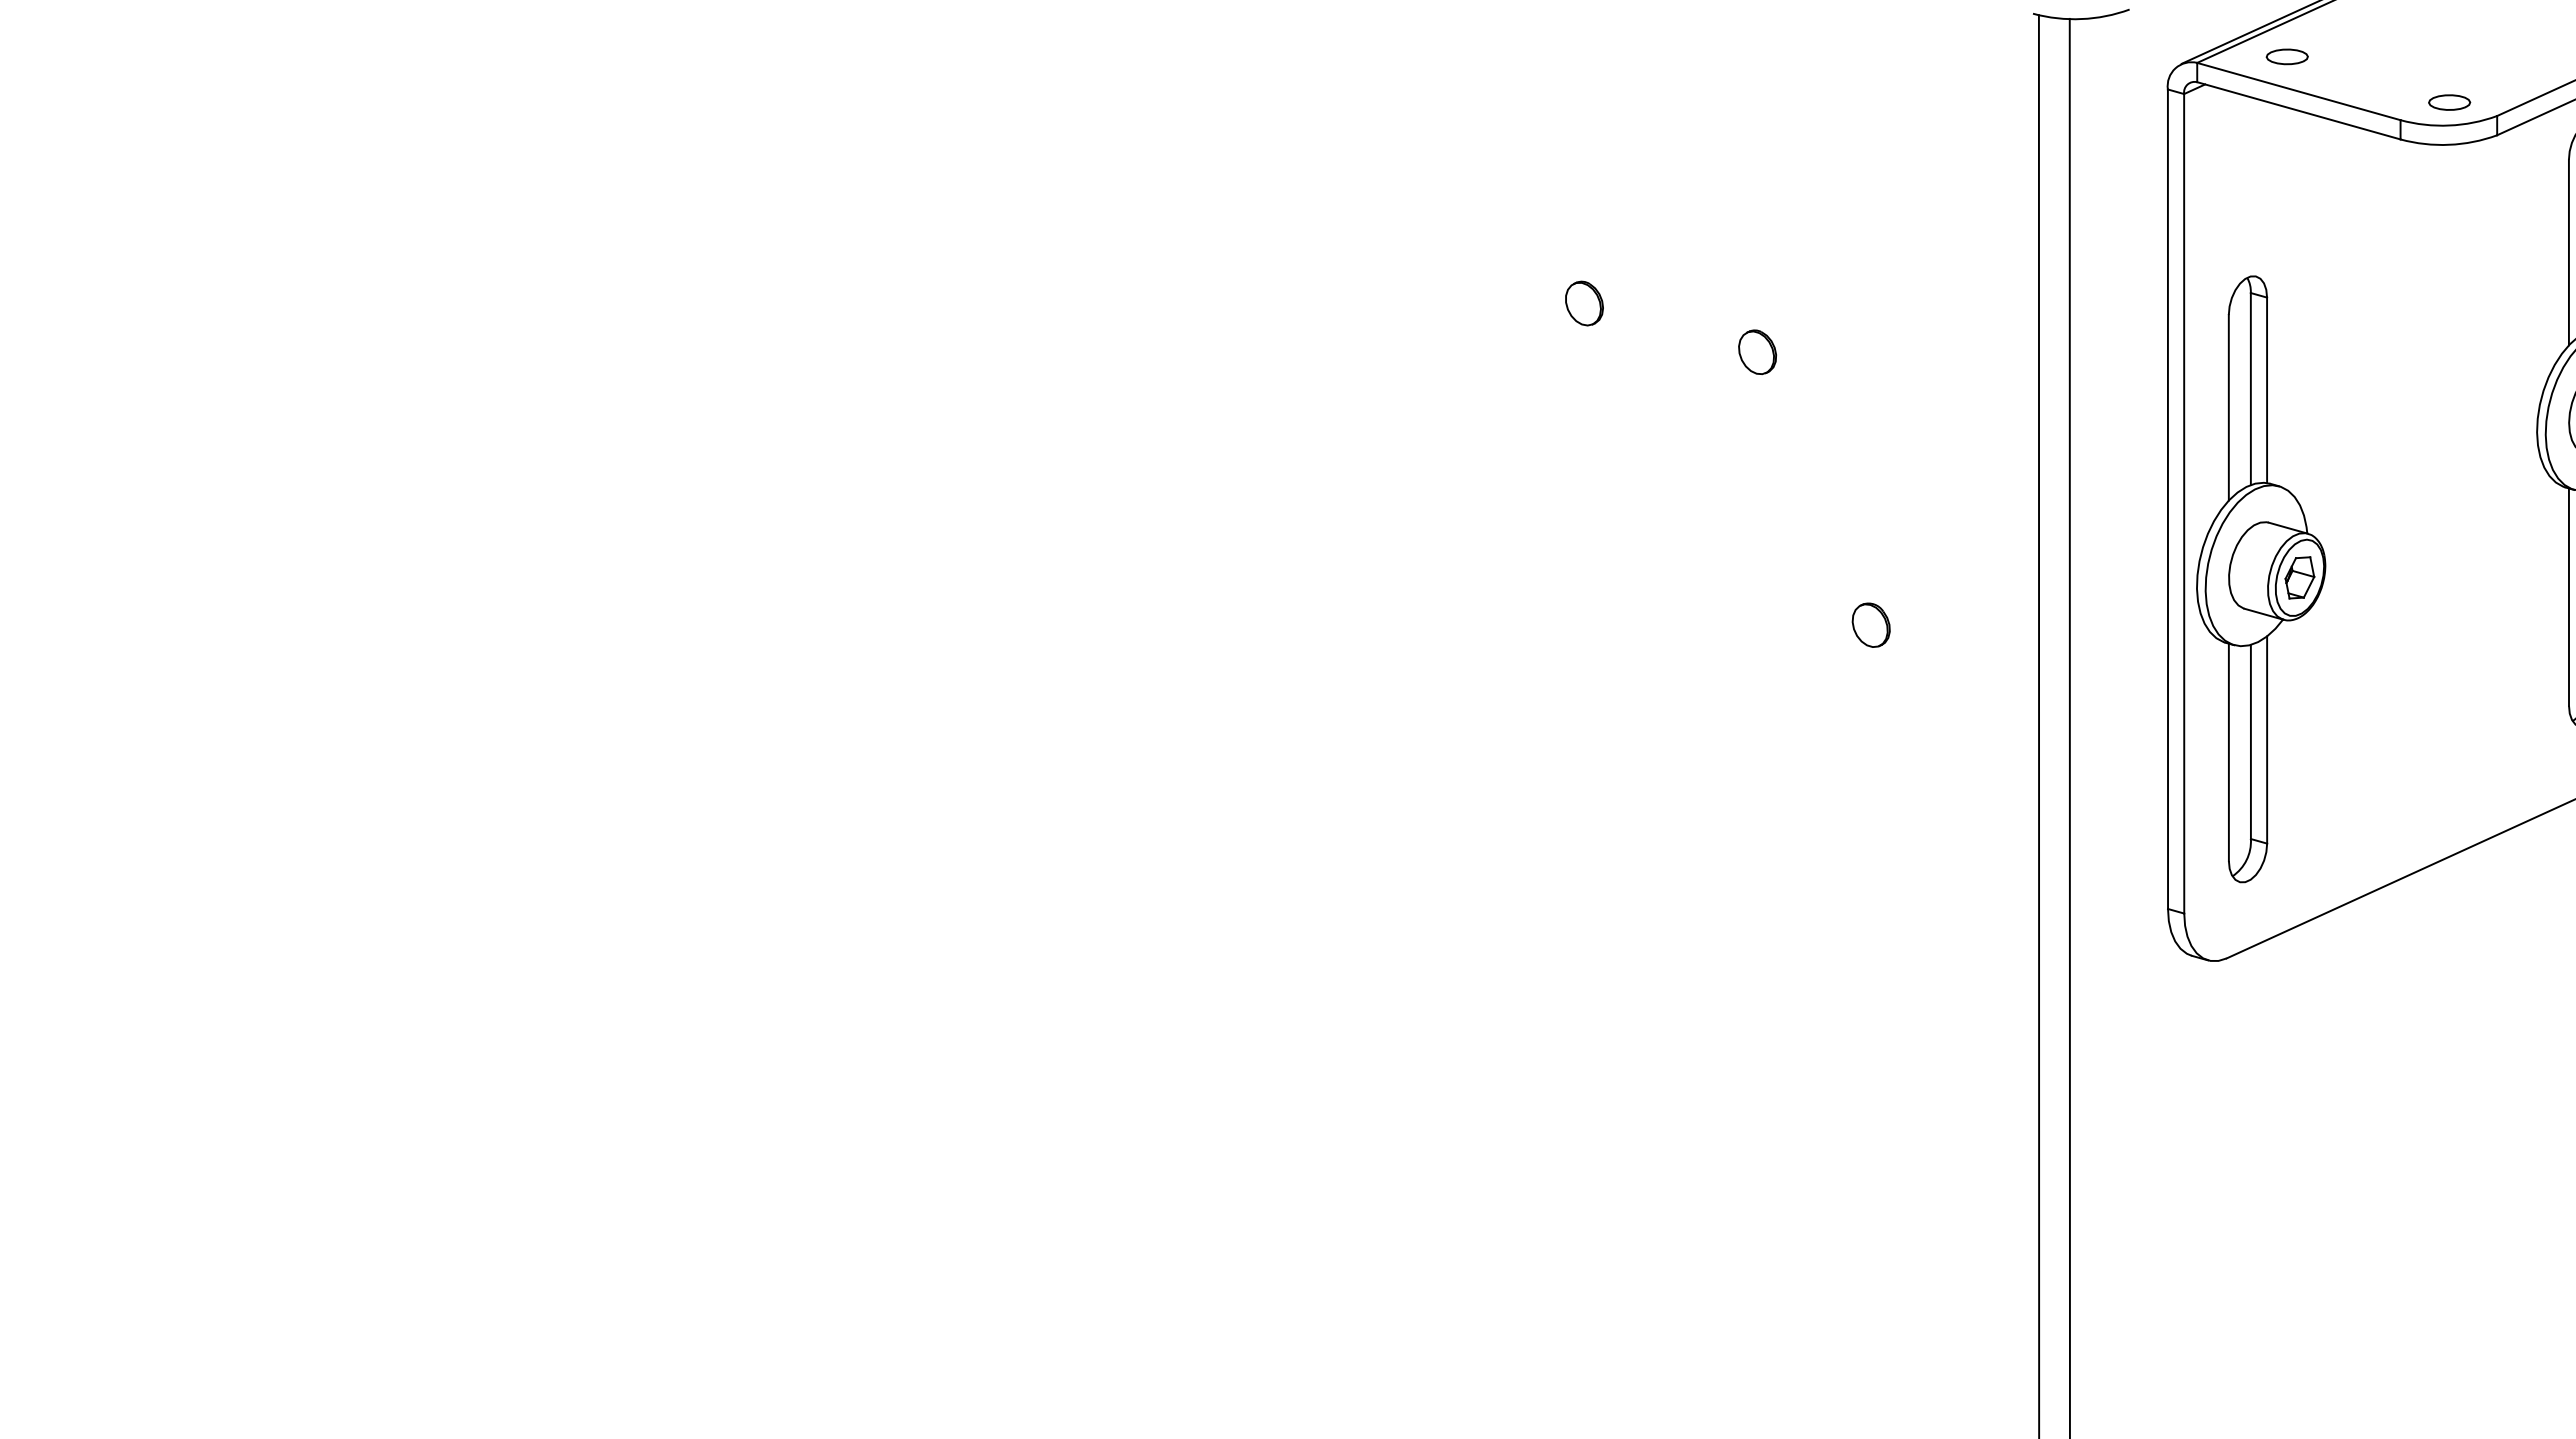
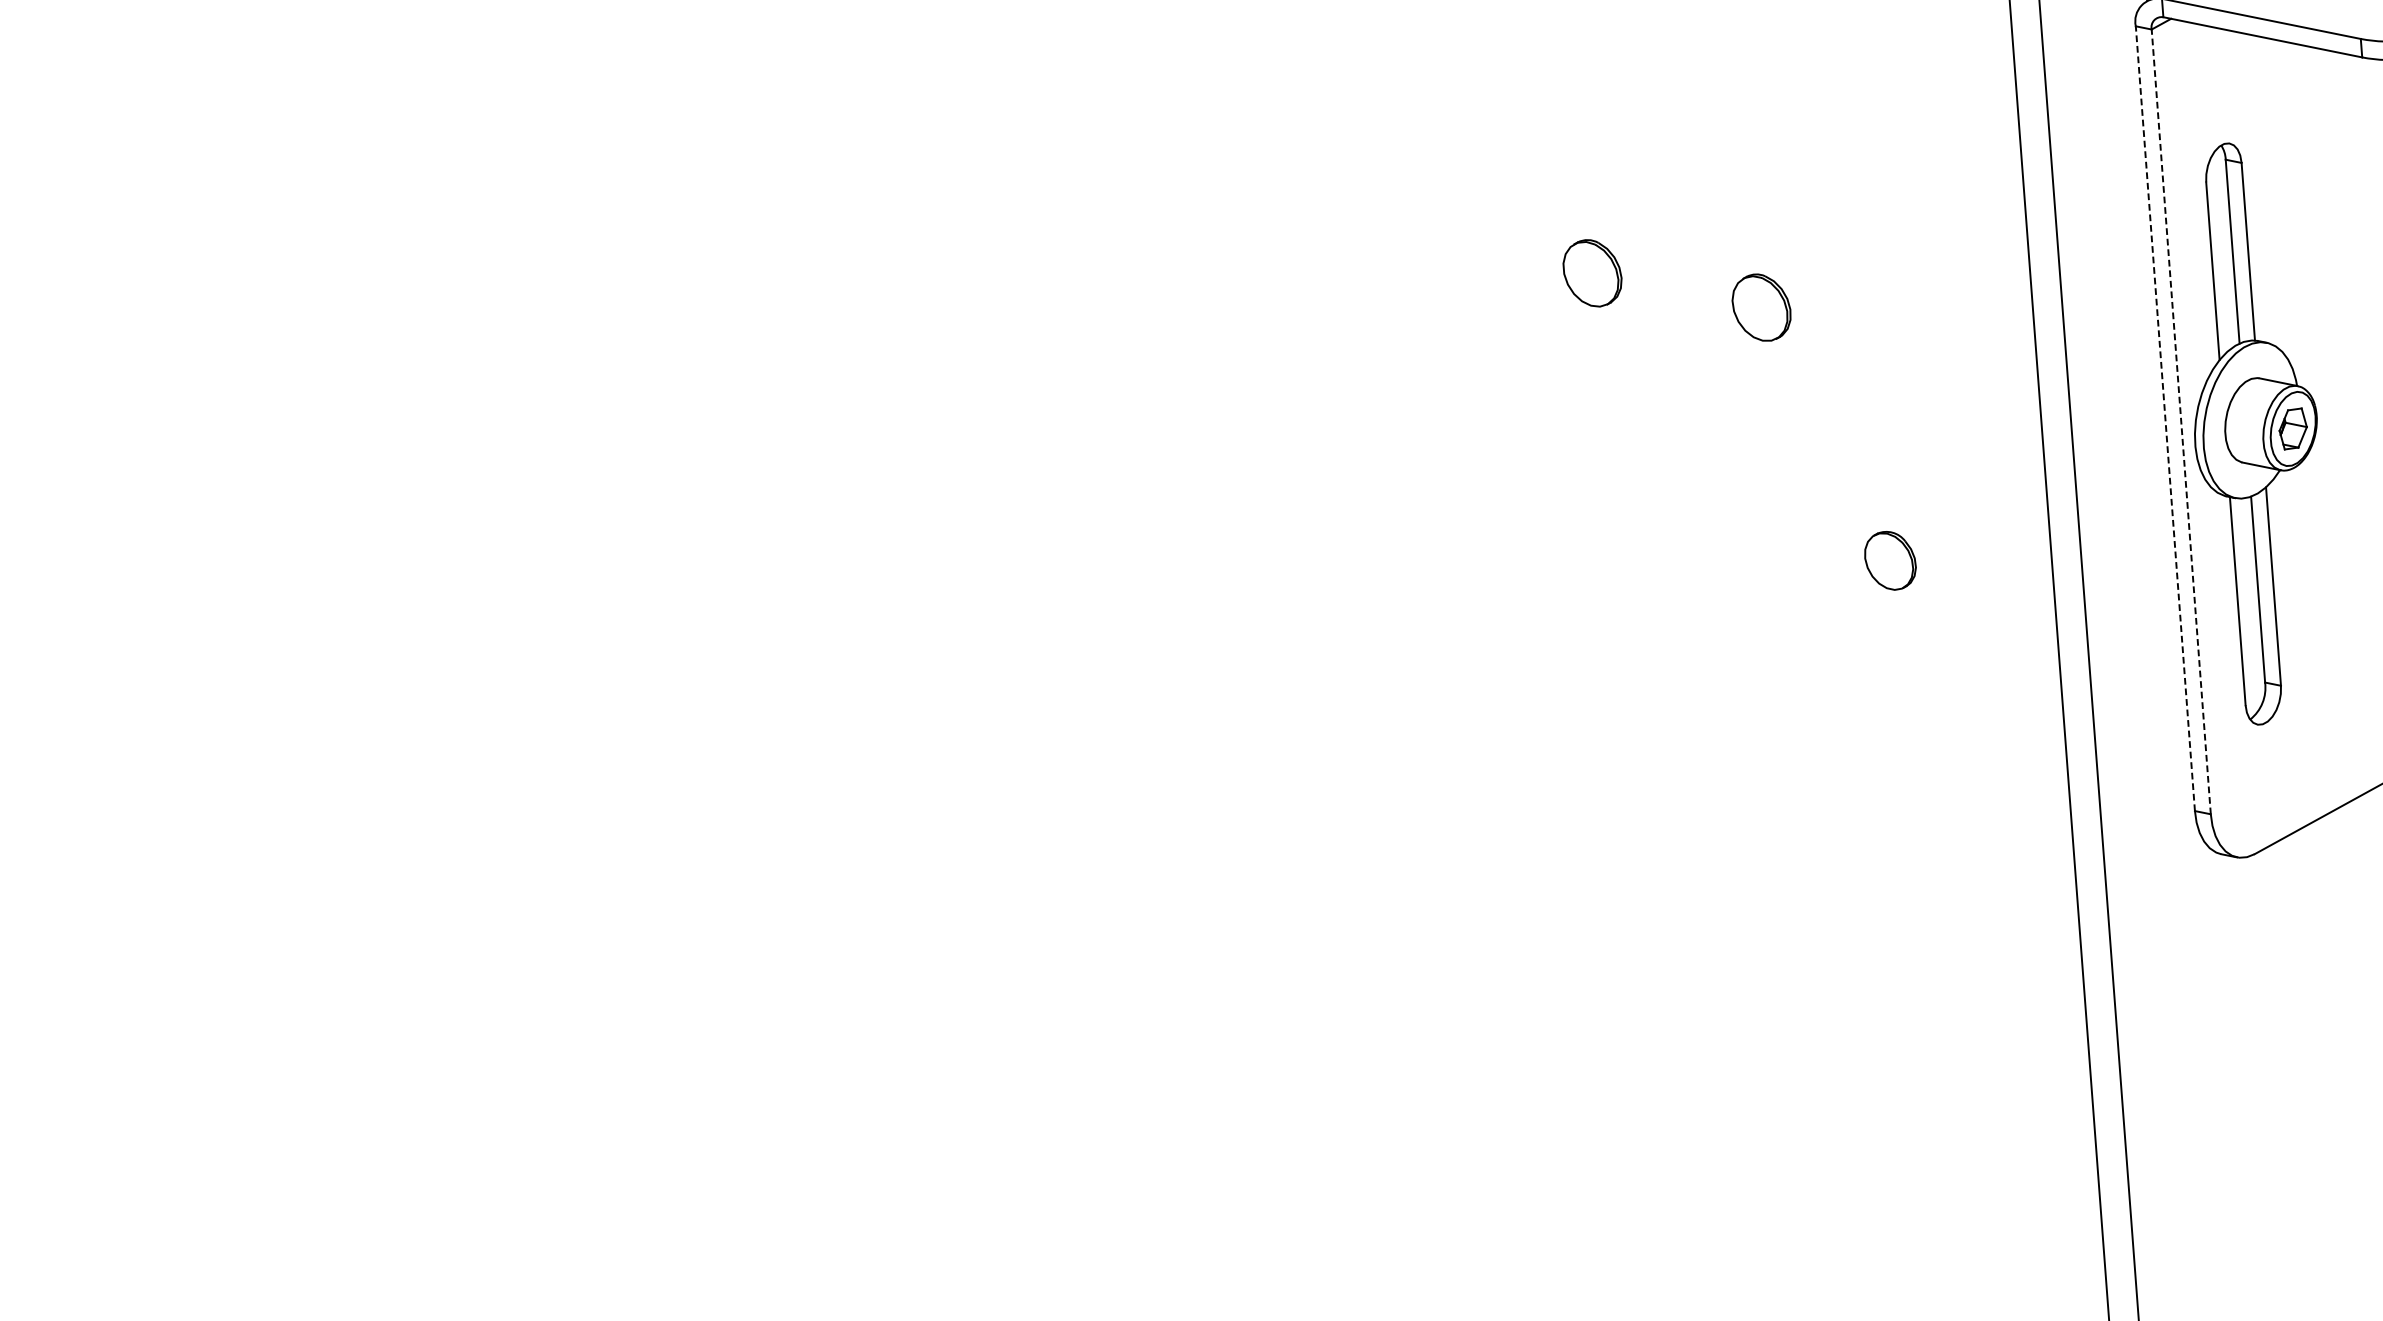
part: (1584, 303) -> (1592, 273), size x1.6
part: (1757, 351) -> (1761, 306), size x1.6
line: (2167, 499) -> (2164, 418), solid -> dashed
line: (2184, 503) -> (2181, 421), solid -> dashed
part: (2261, 579) -> (2256, 433), moved
part: (1870, 624) -> (1889, 560), size x1.4

